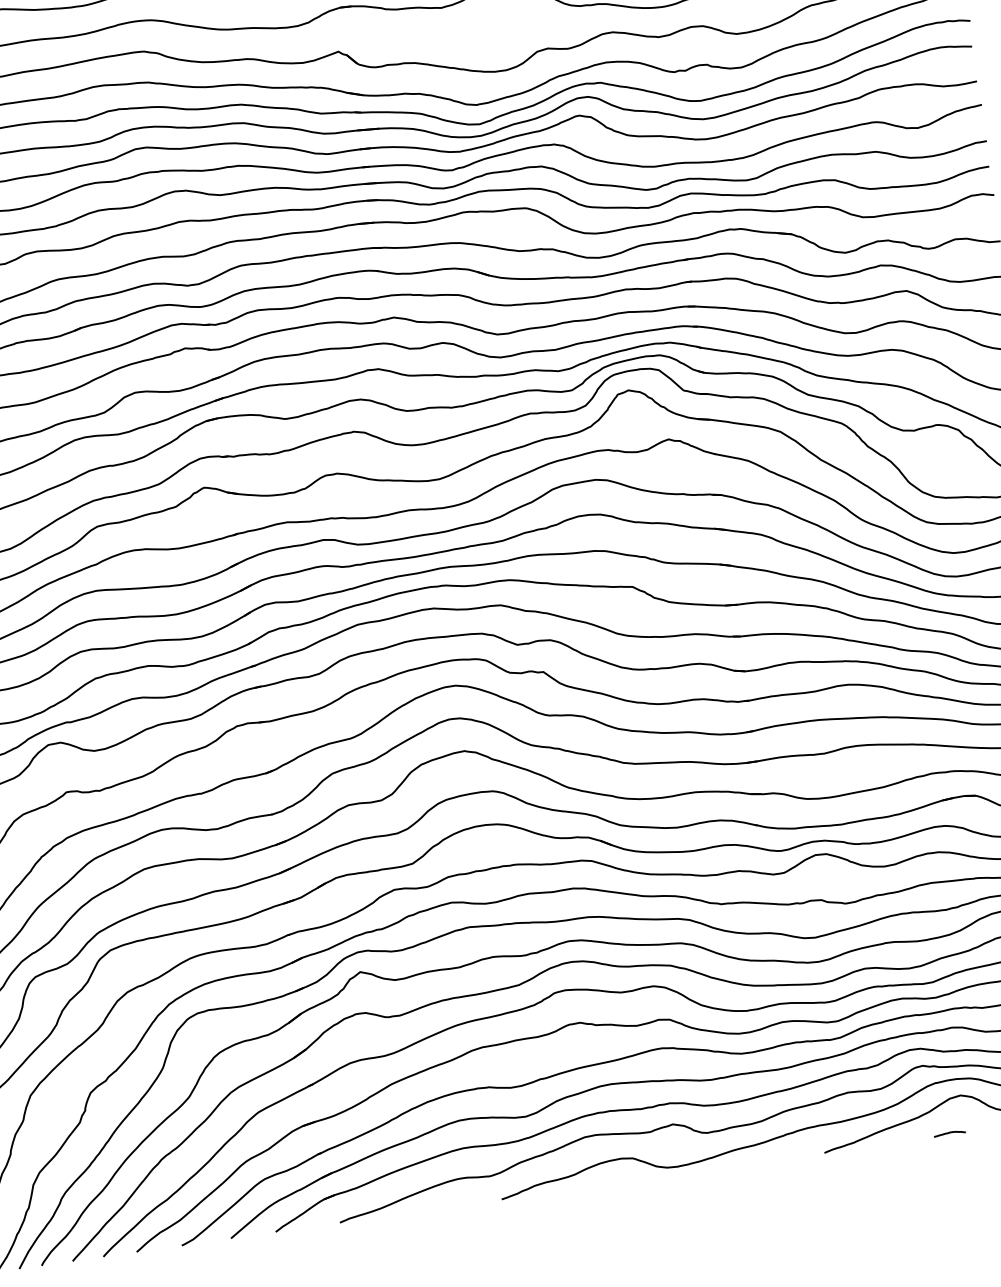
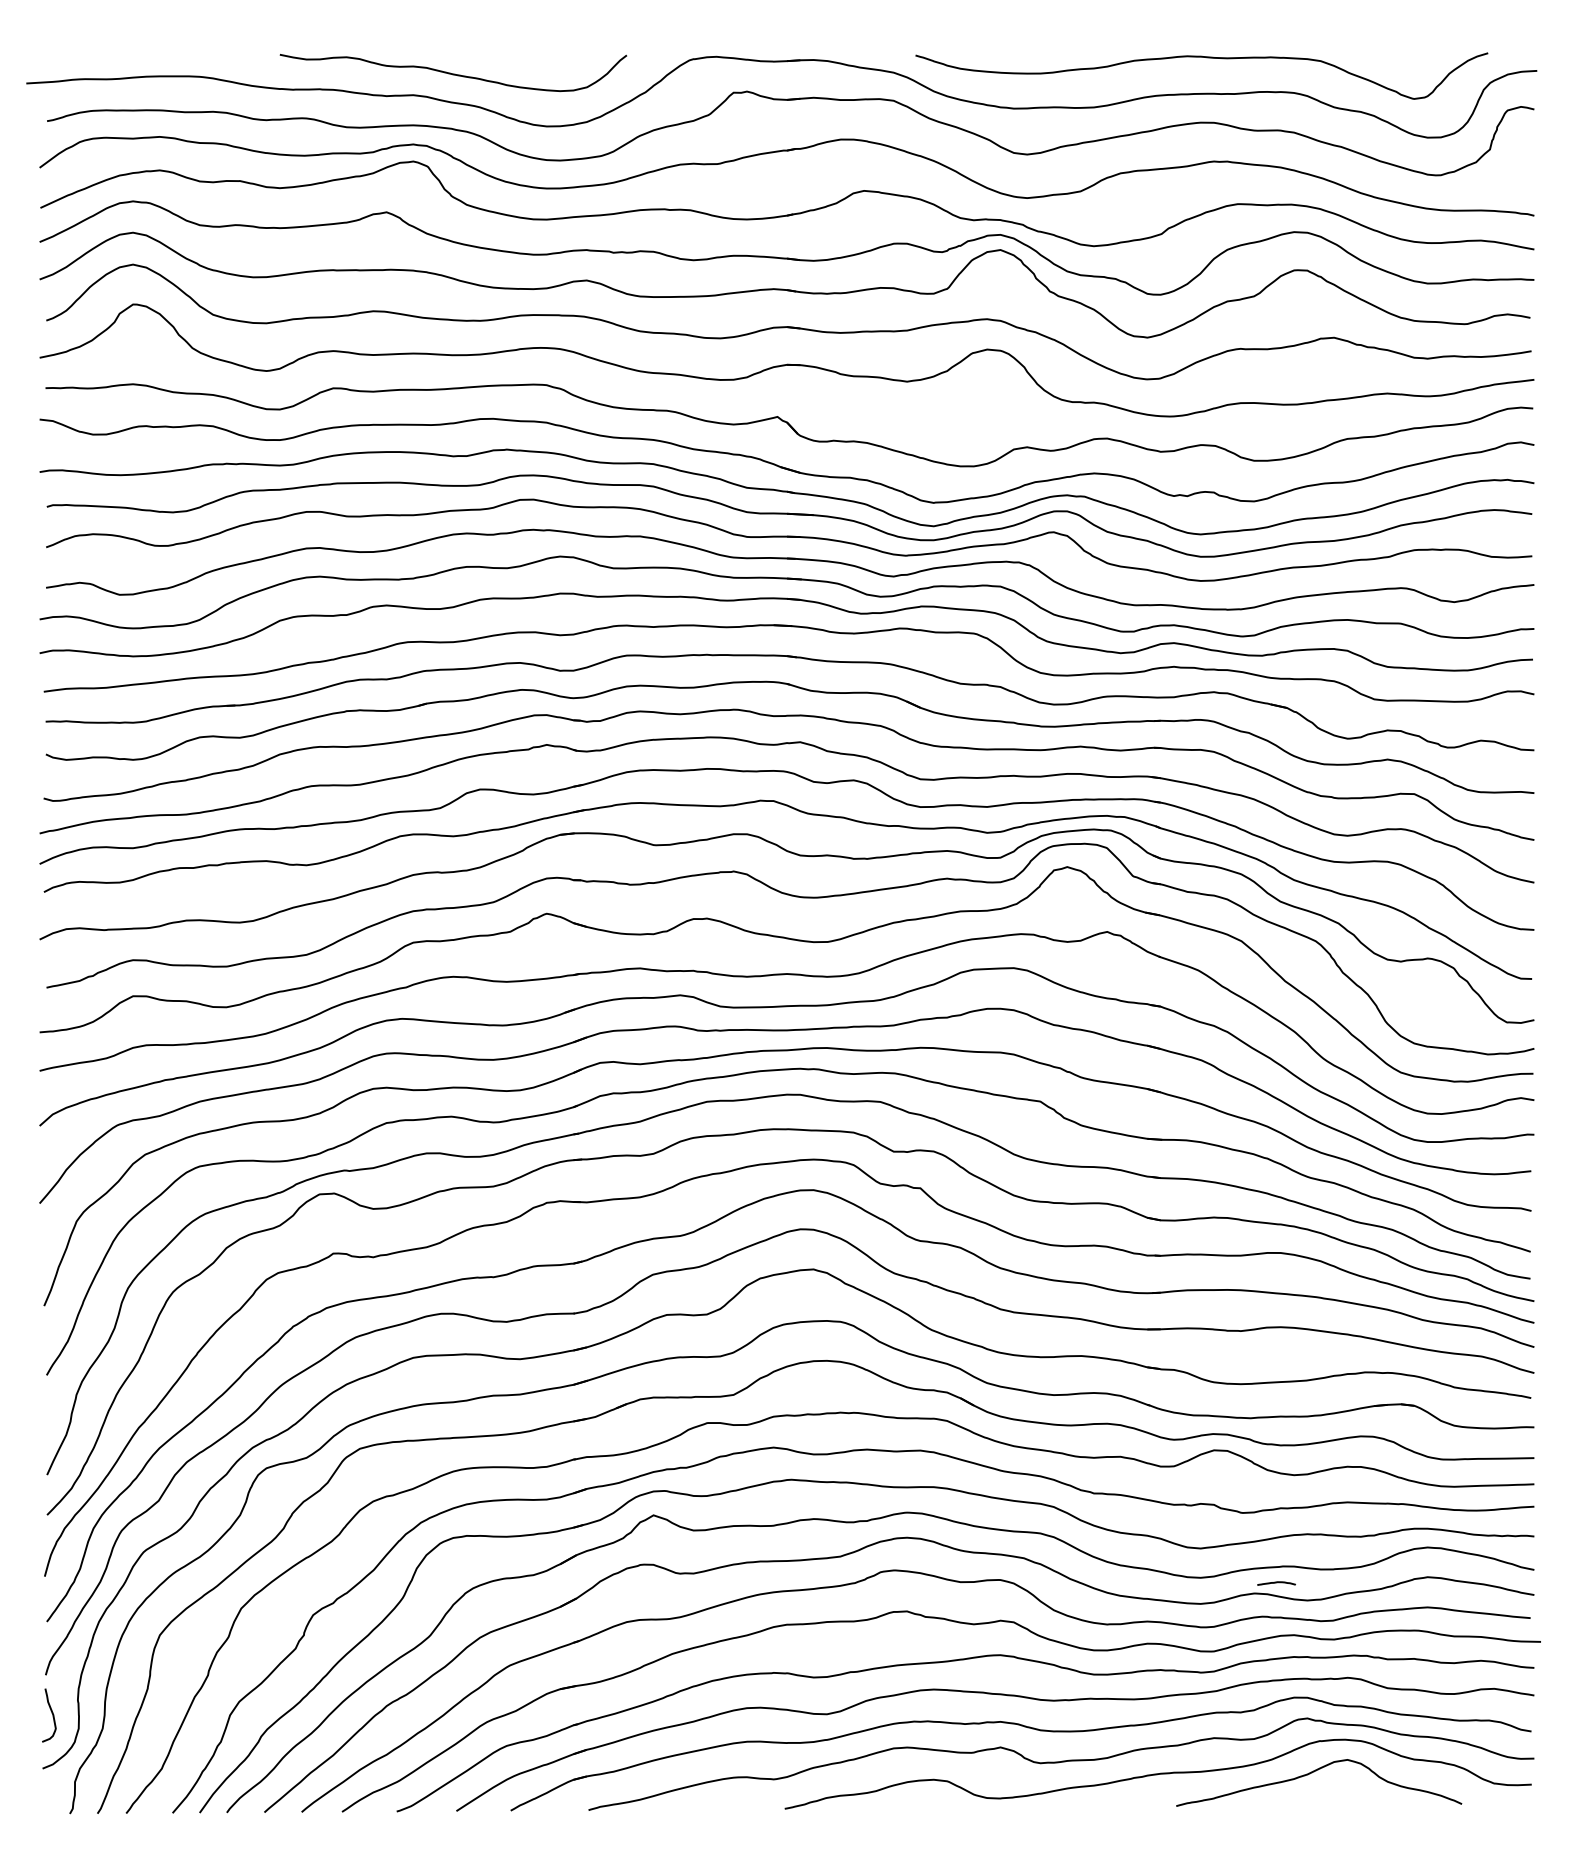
curve: (949, 1133) -> (1276, 1583), moved

